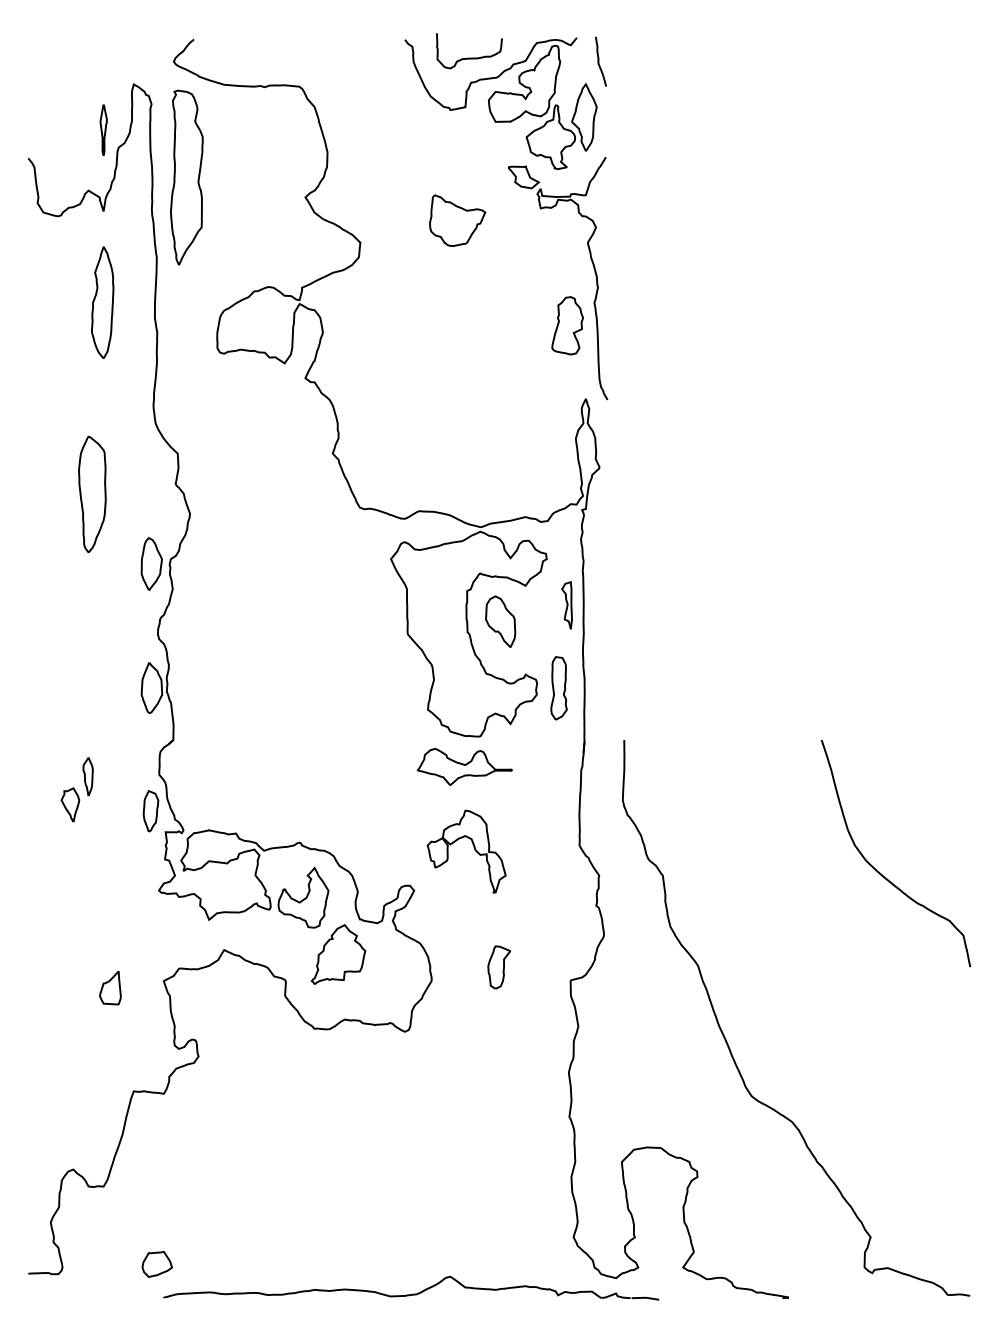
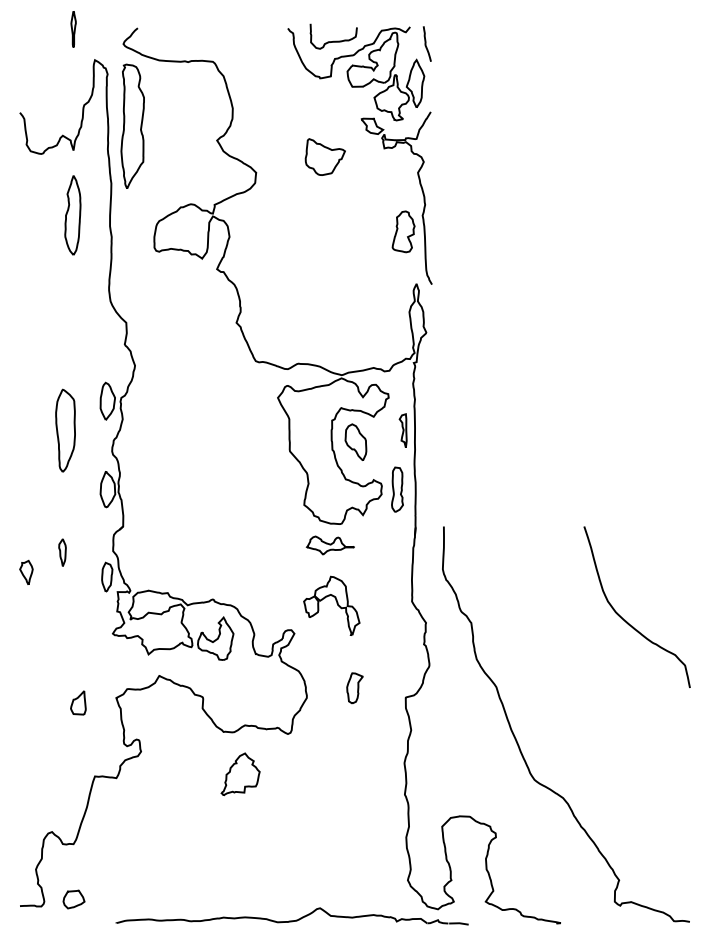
part: (103, 129) -> (73, 28), moved
part: (92, 493) -> (65, 430), moved
part: (464, 766) -> (330, 545), size x0.7
part: (70, 804) -> (26, 572), moved
part: (338, 954) -> (240, 774), moved
part: (156, 1264) -> (73, 899), moved

